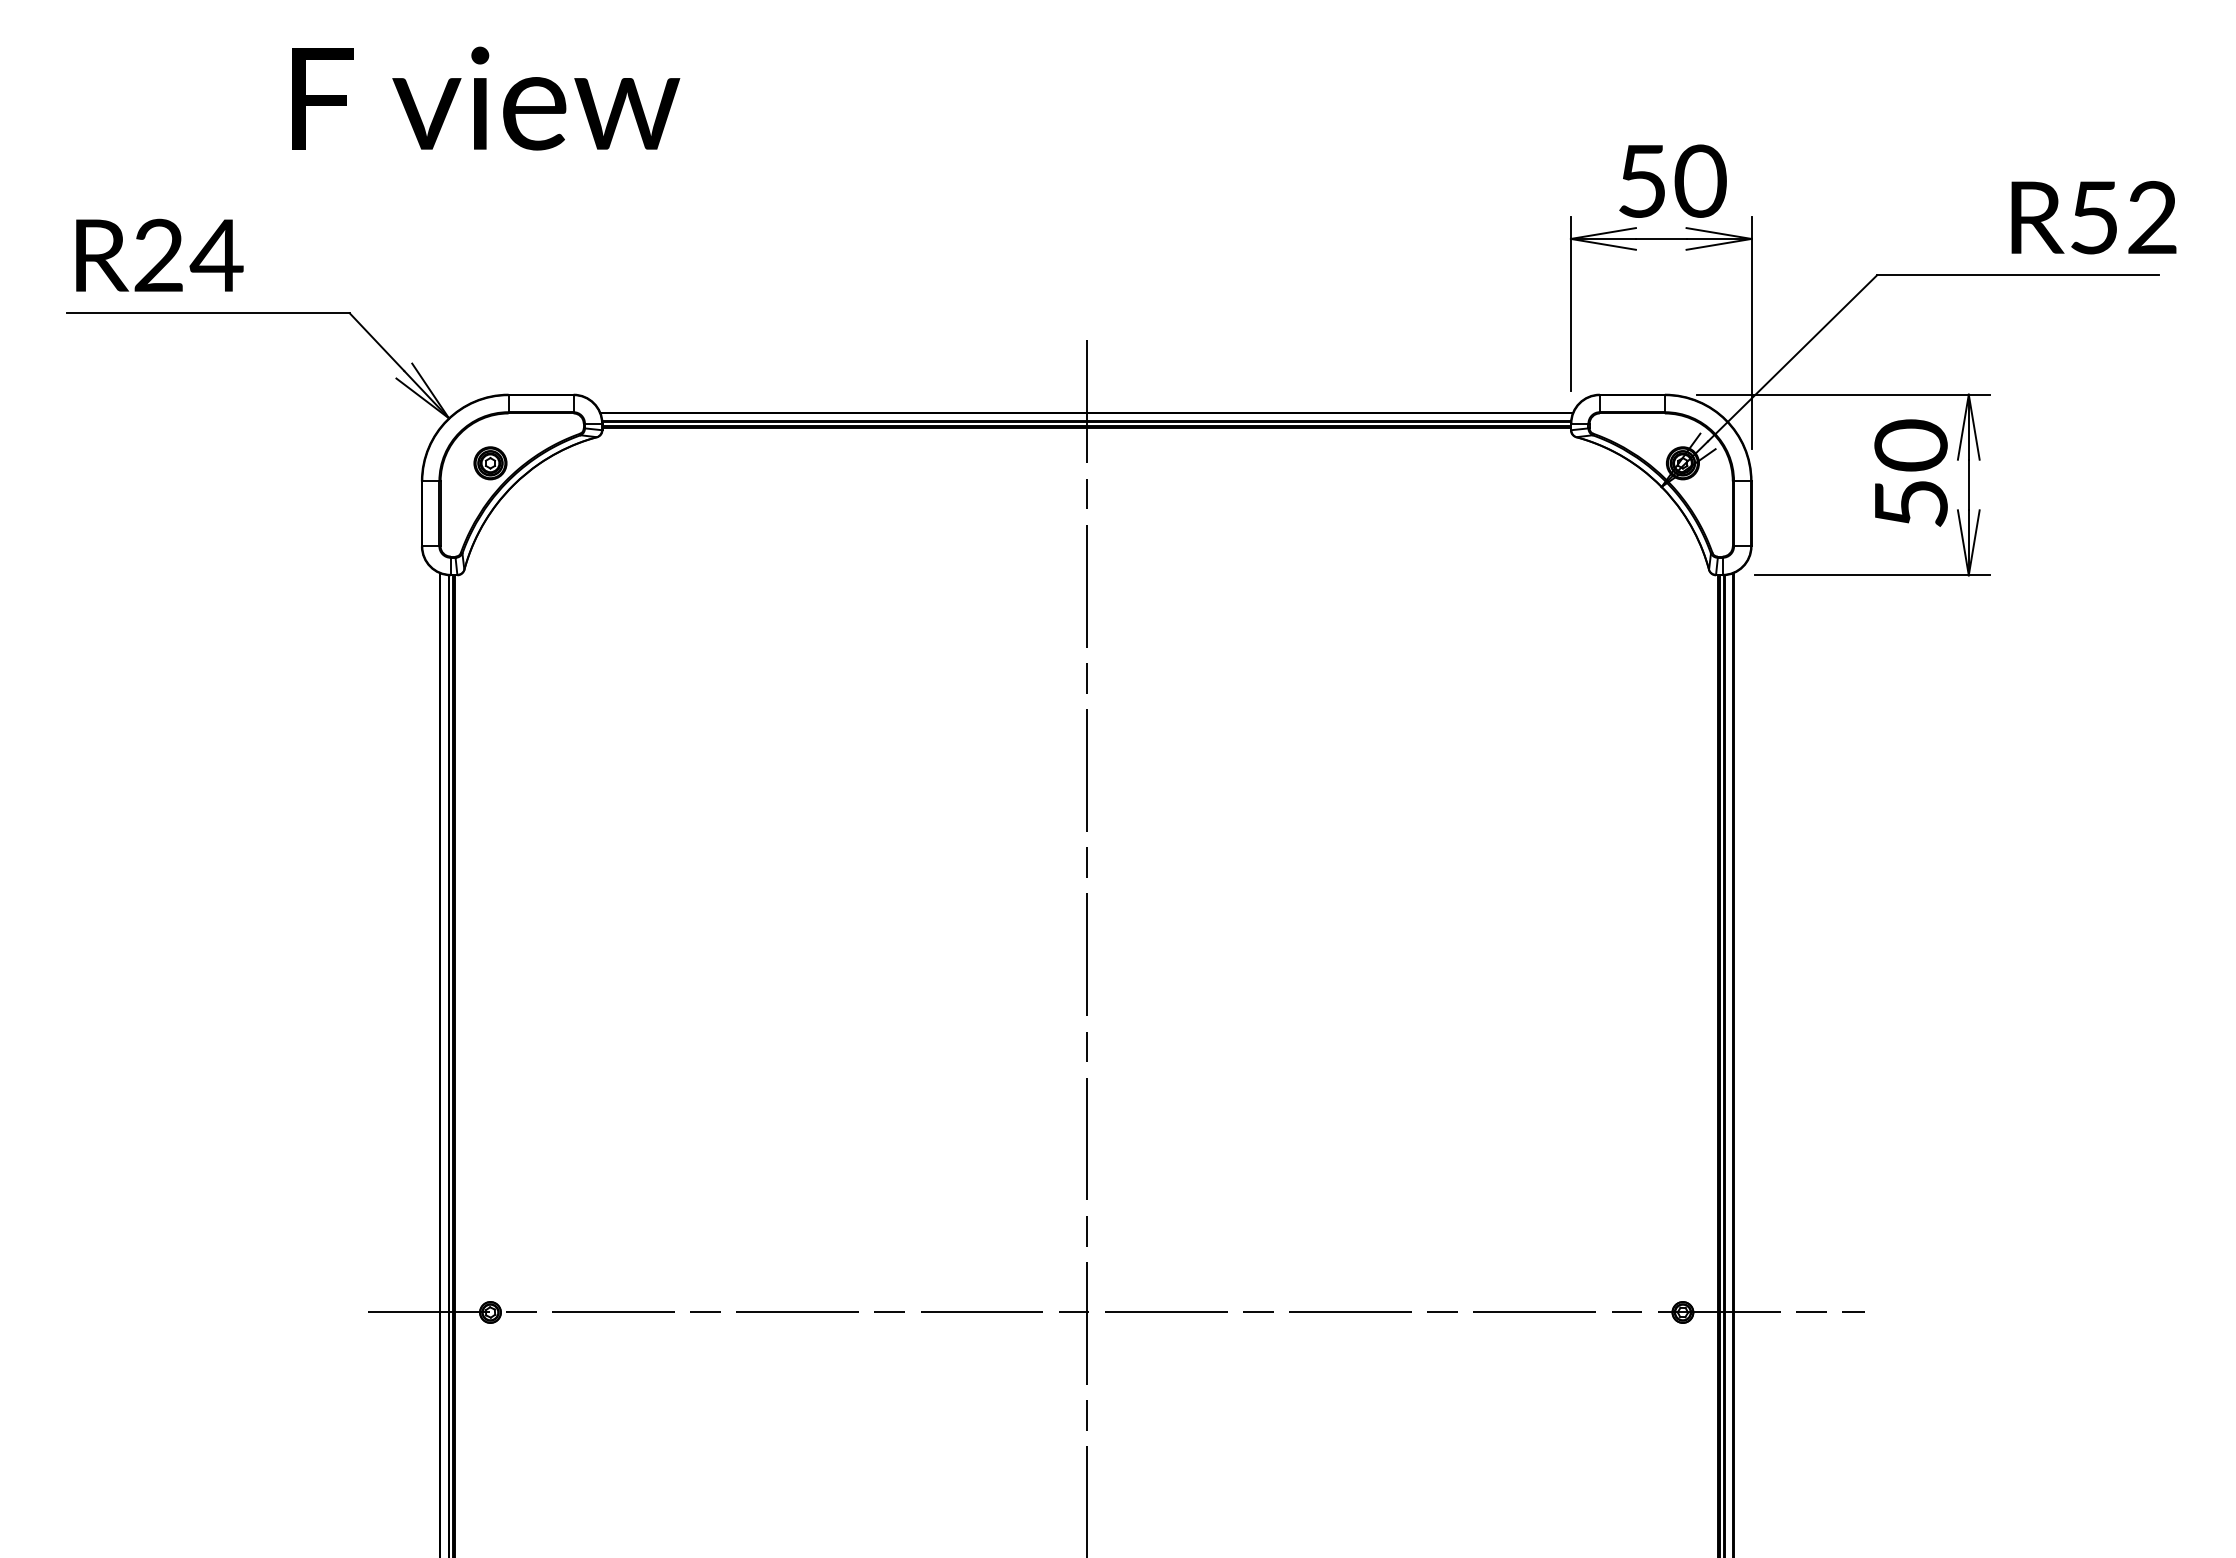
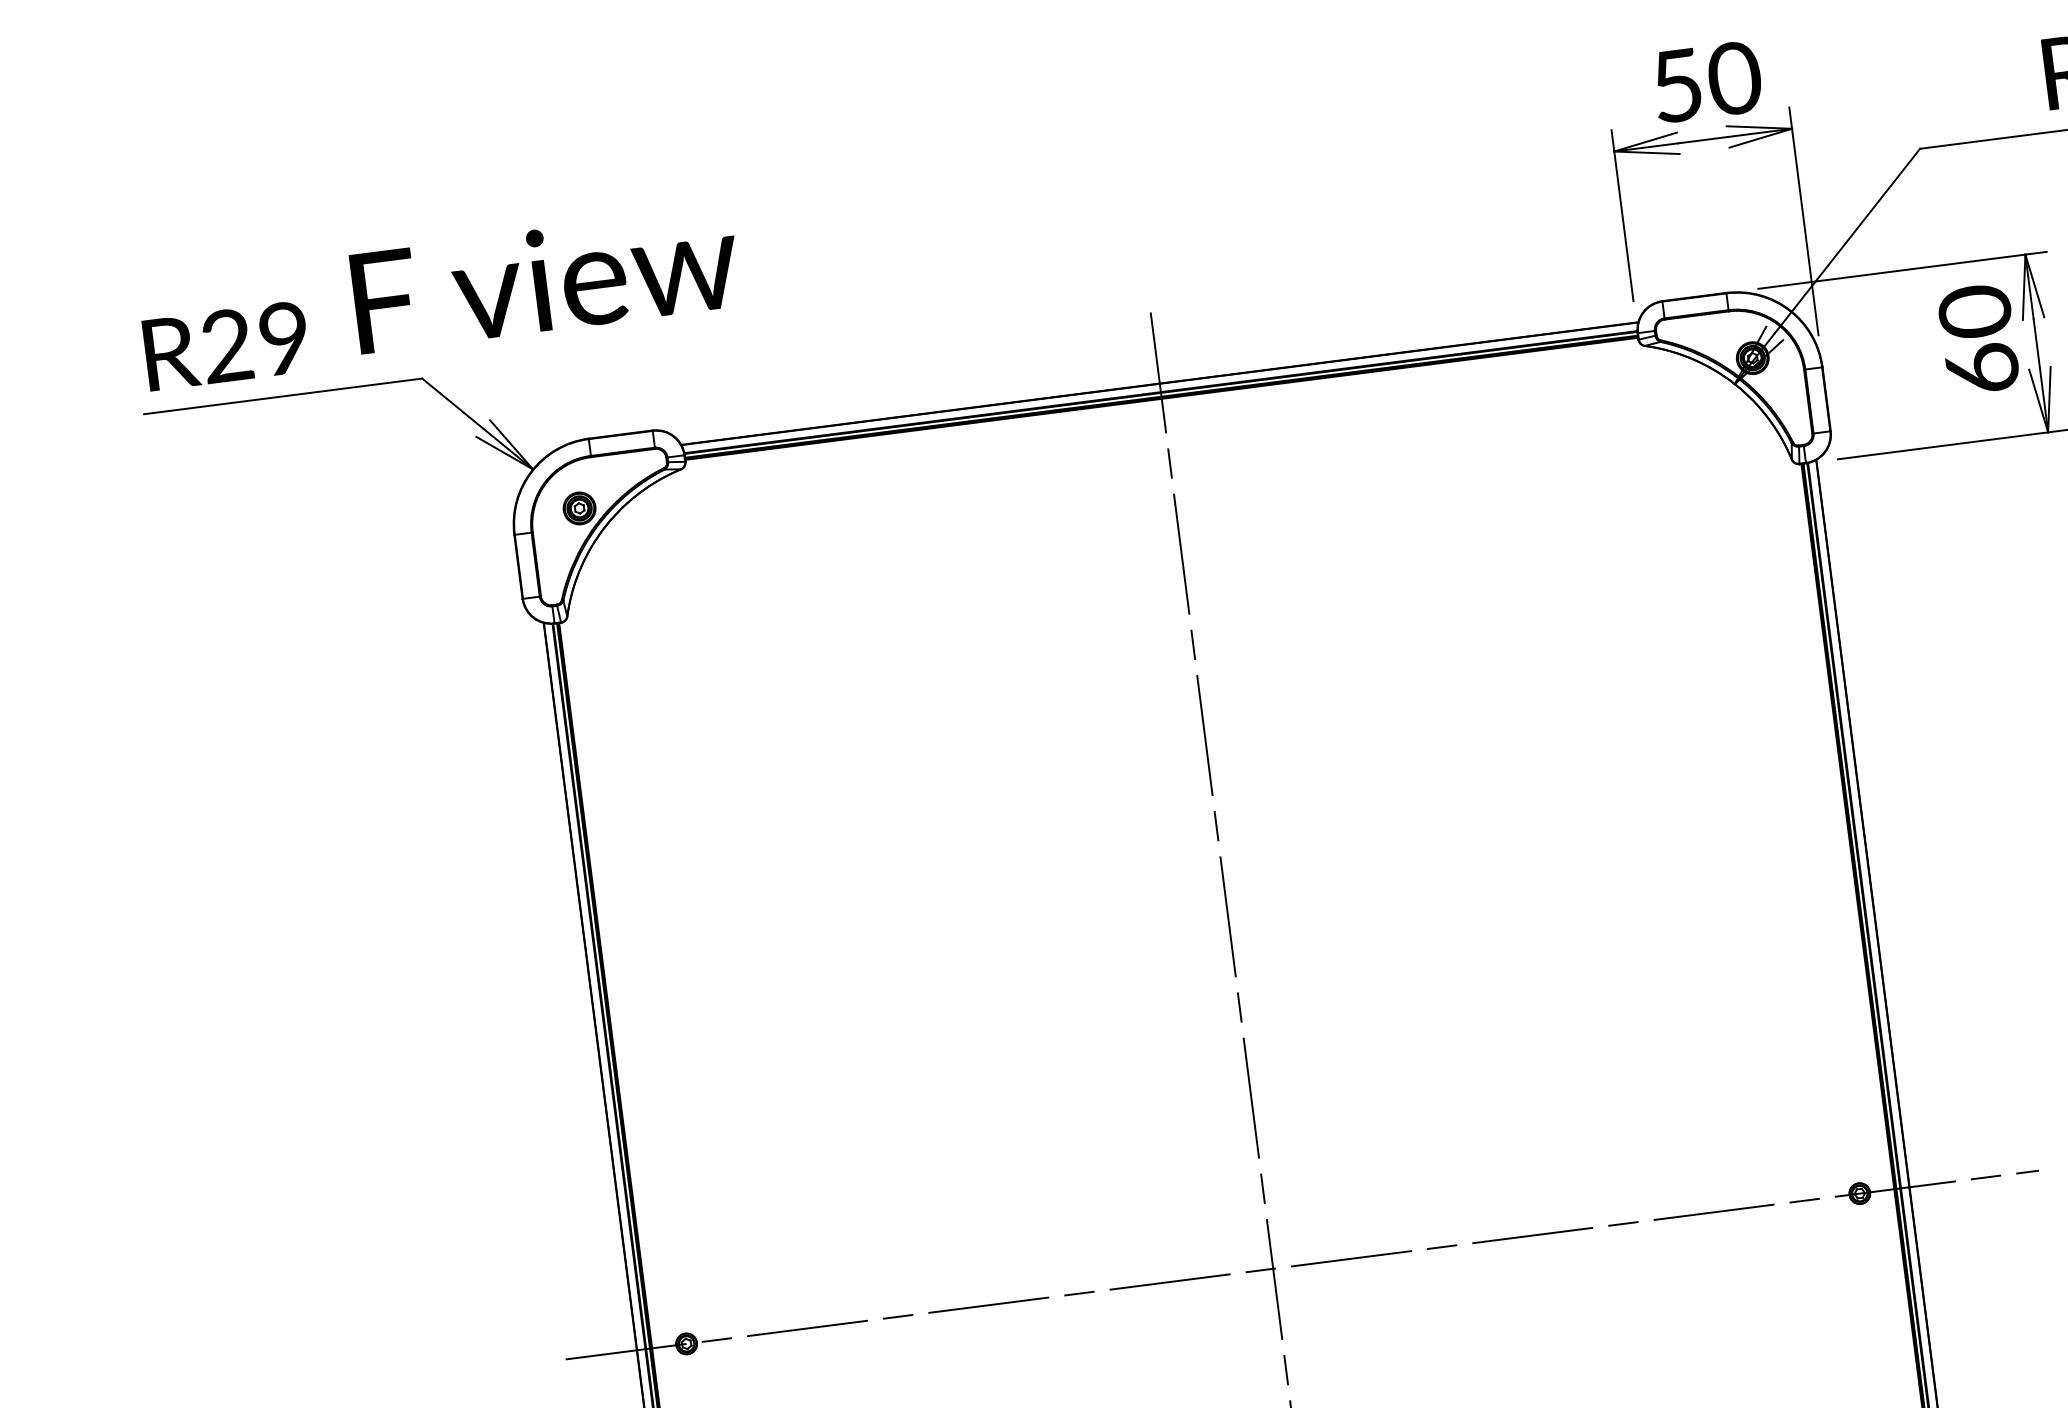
text: (486, 98) -> (546, 279), moved
text: (216, 254) -> (283, 337), R24 -> R29
text: (1911, 503) -> (1982, 368), 50 -> 60

